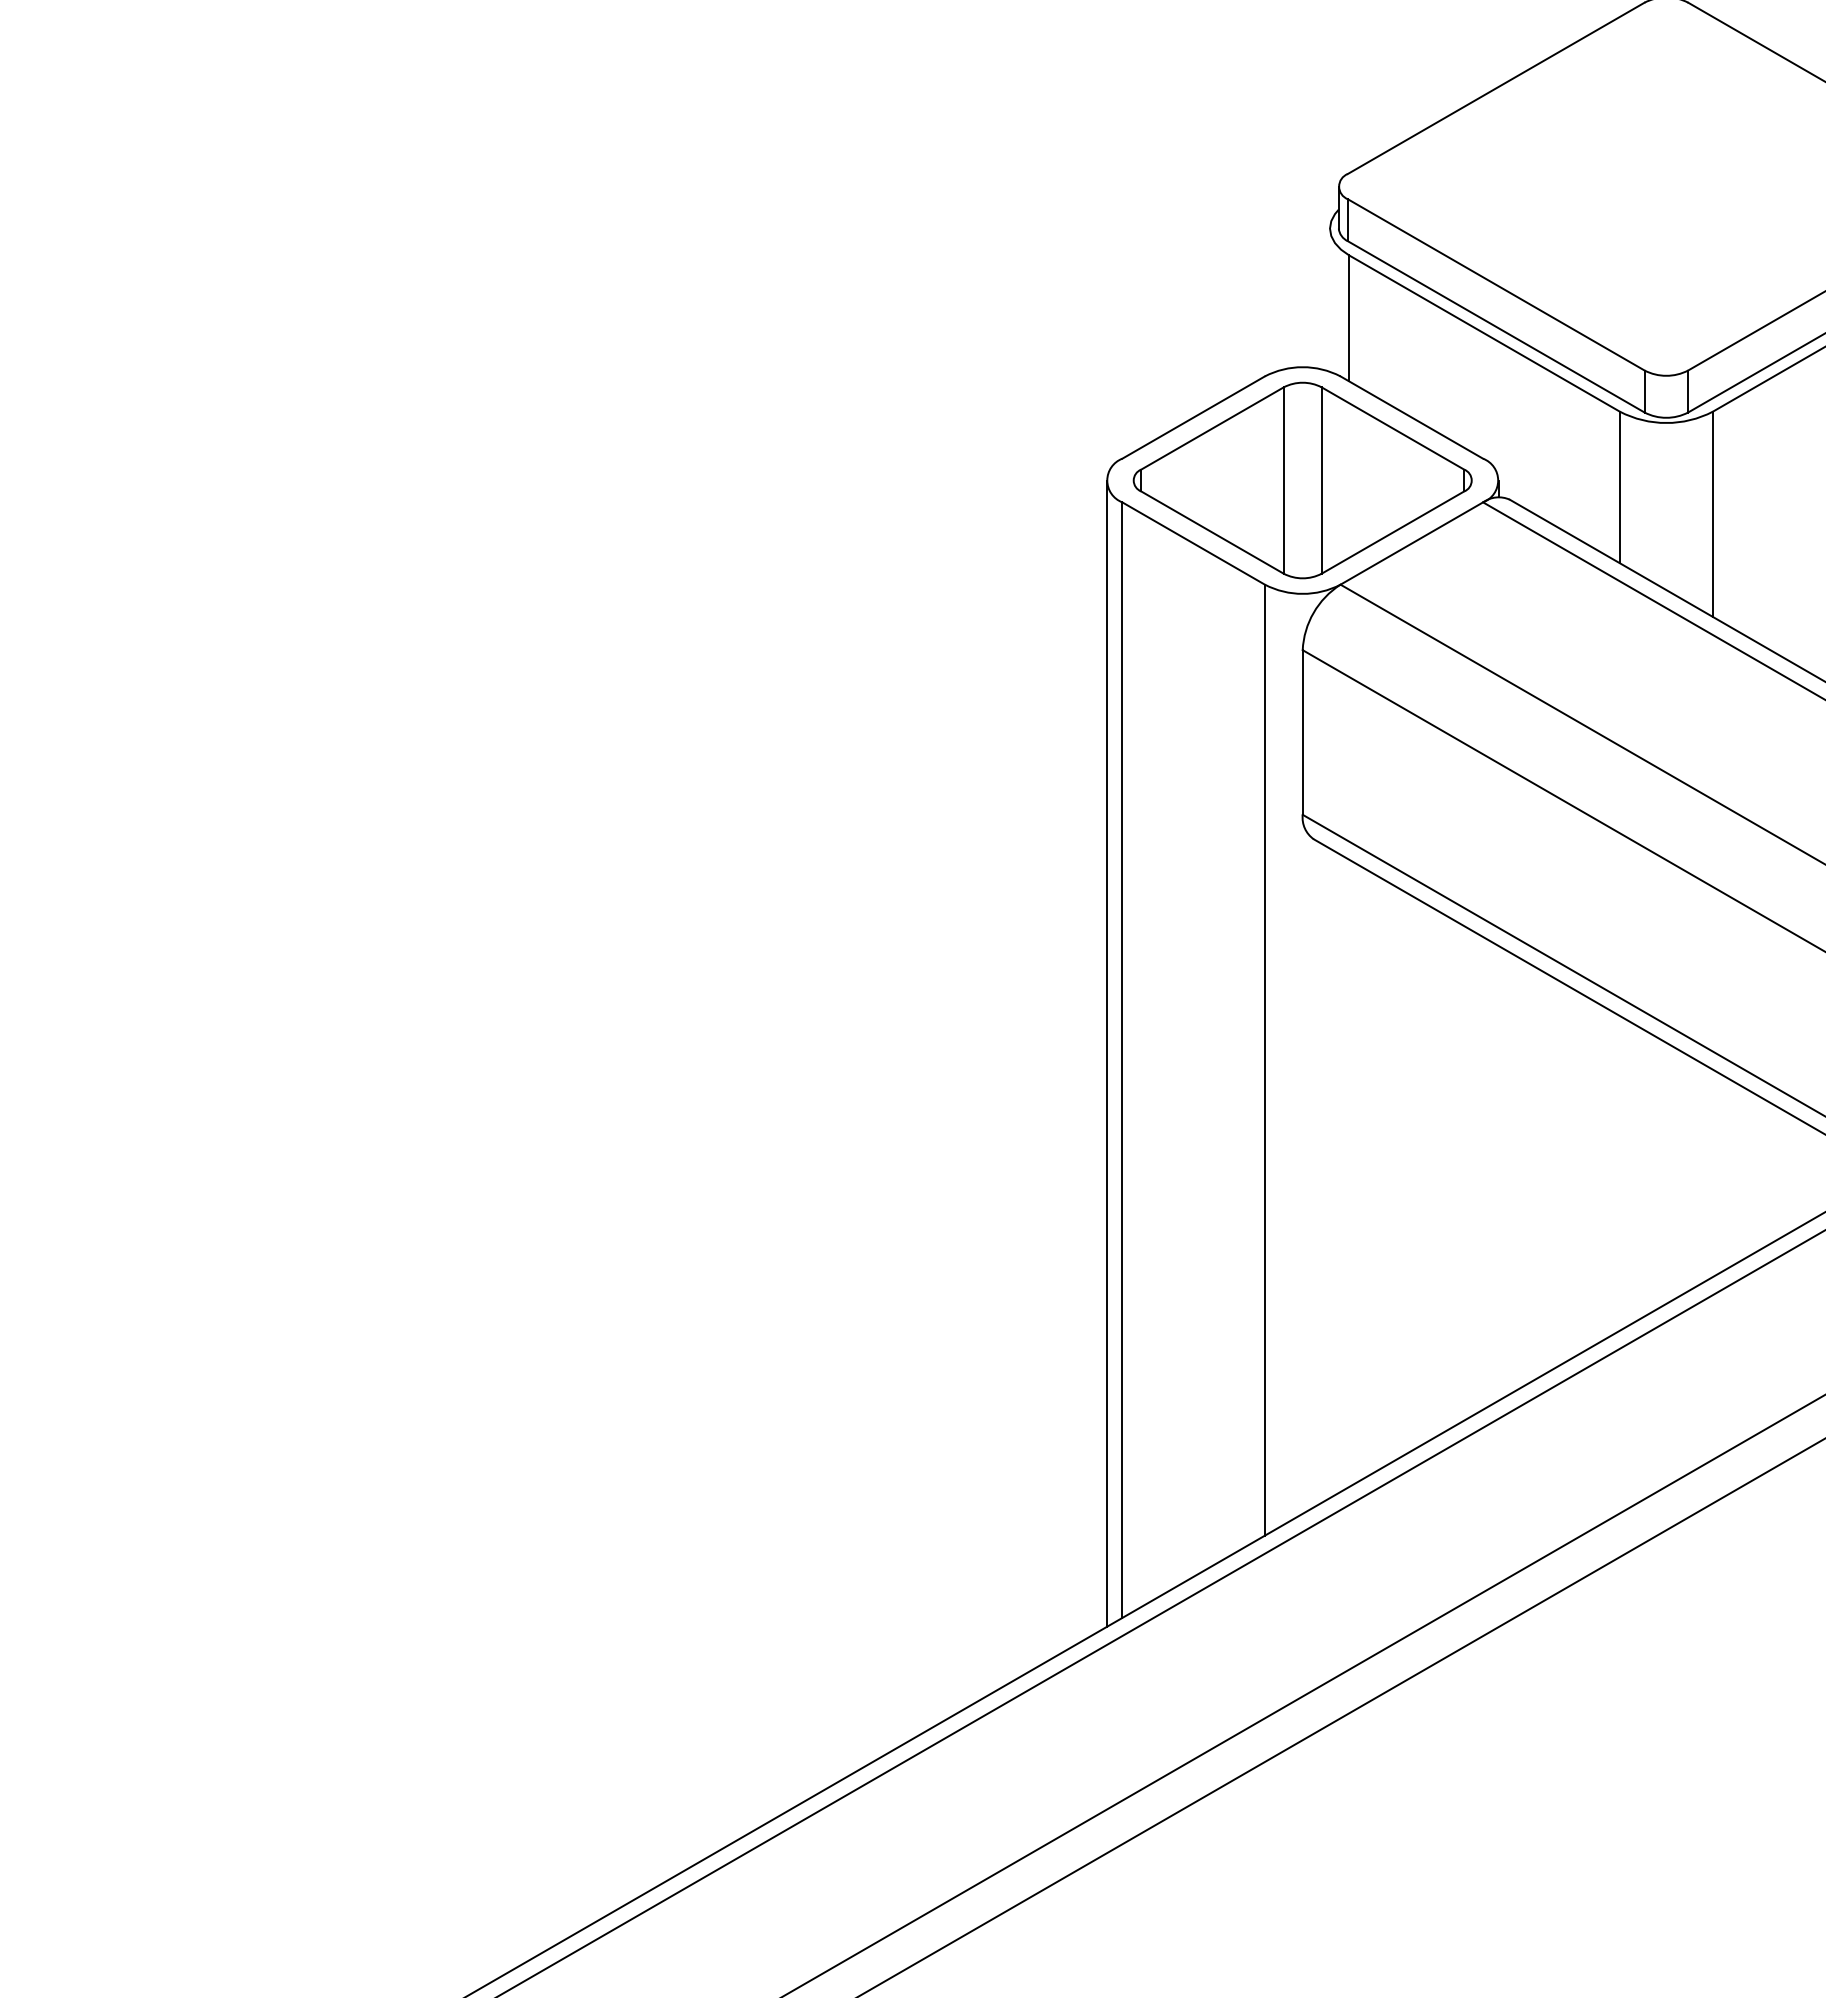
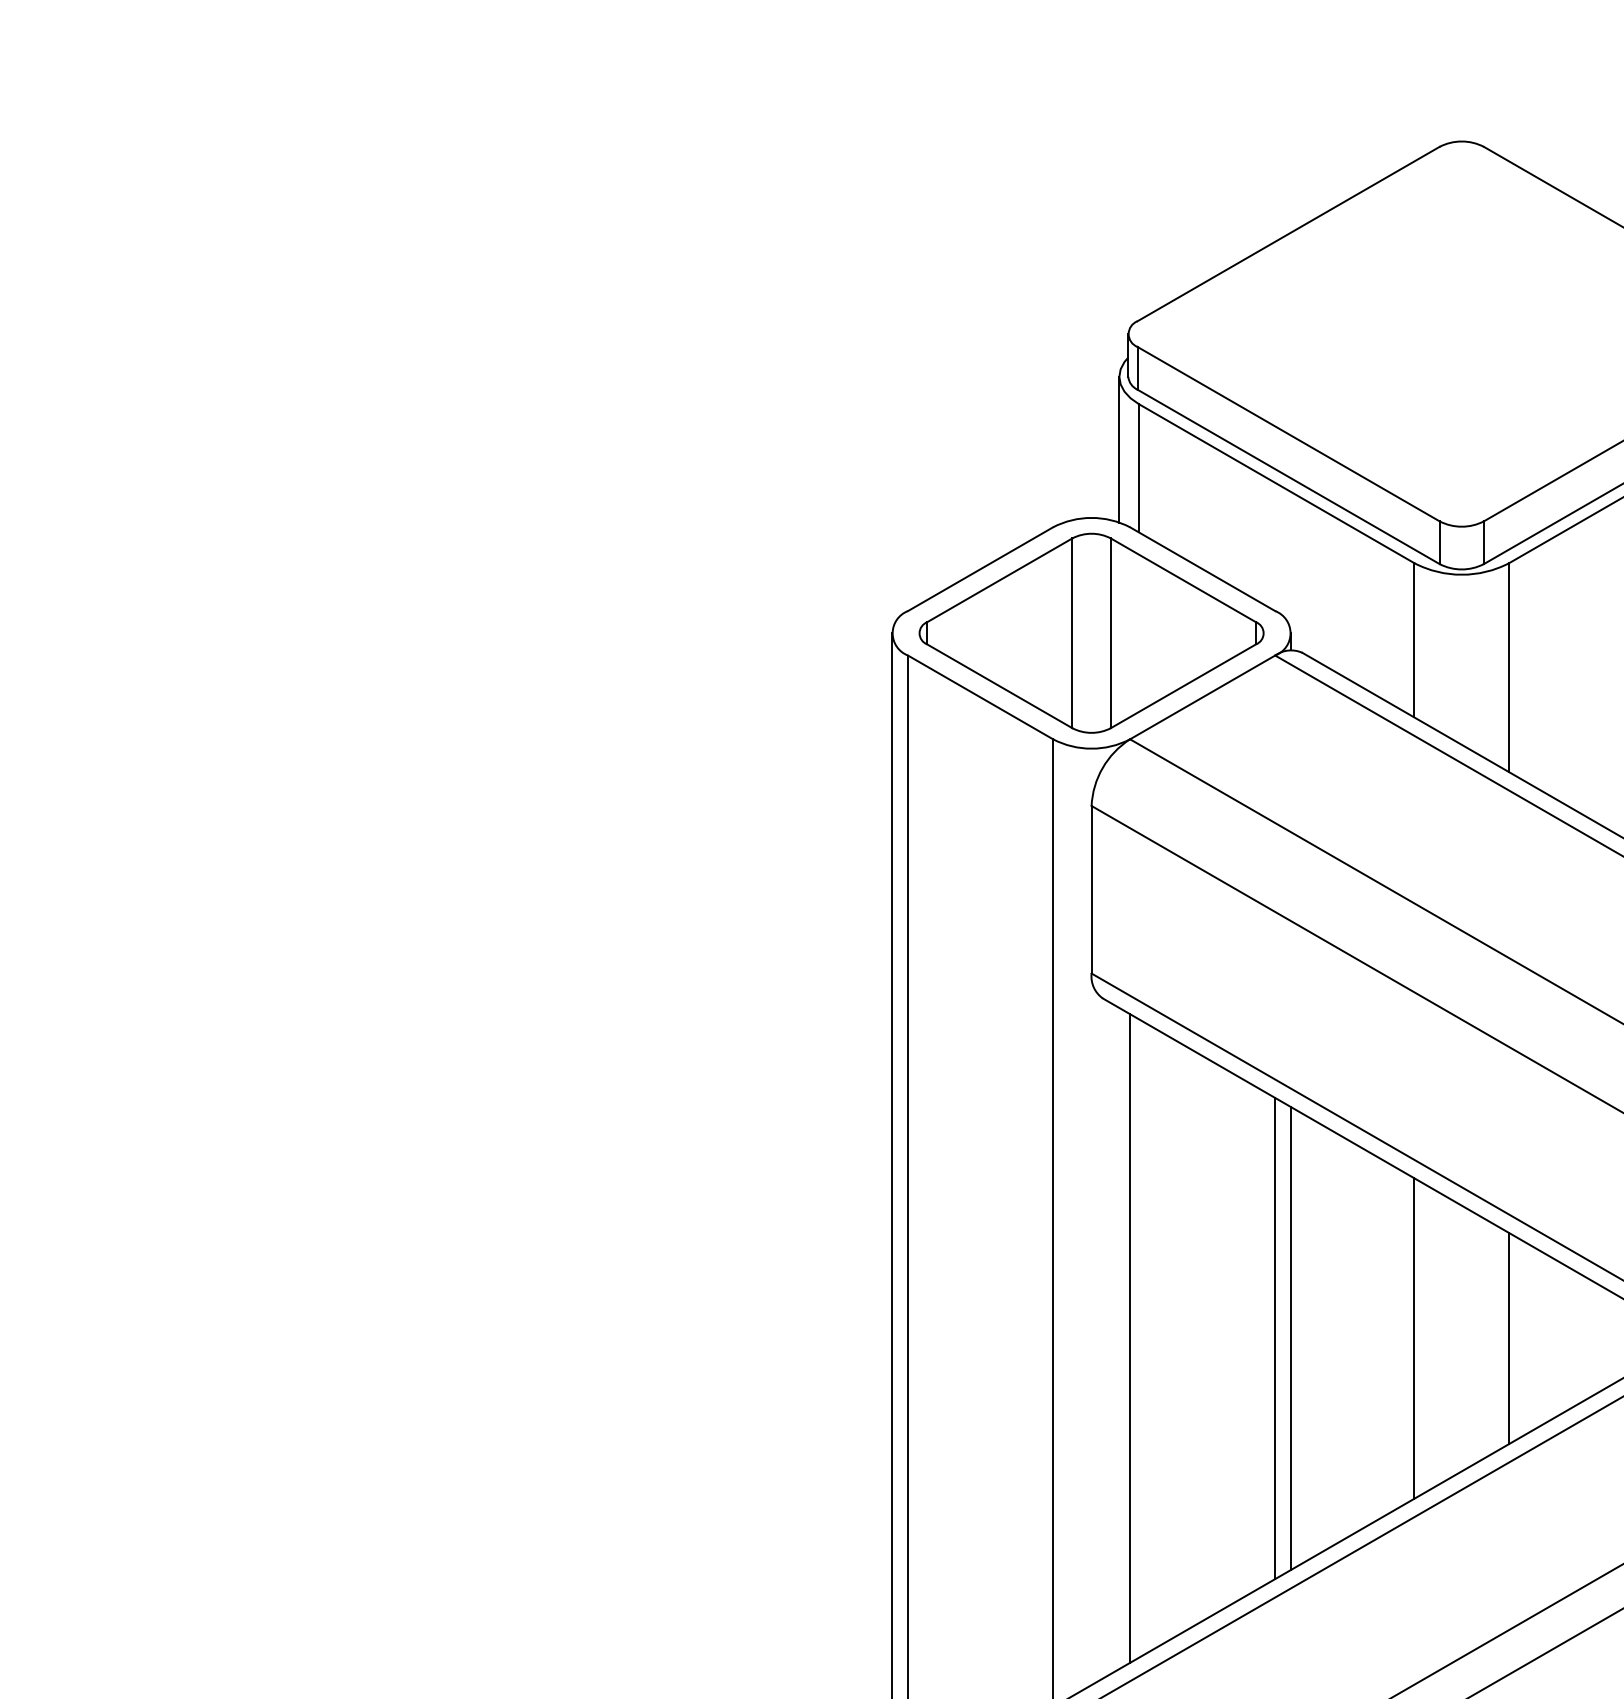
line: (1330, 299) -> (1119, 449), added
line: (1619, 1172) -> (1414, 1337), added
line: (1340, 1173) -> (1130, 1338), added
line: (1483, 1173) -> (1275, 1338), added
line: (1498, 1173) -> (1290, 1338), added
line: (1712, 1173) -> (1508, 1338), added

